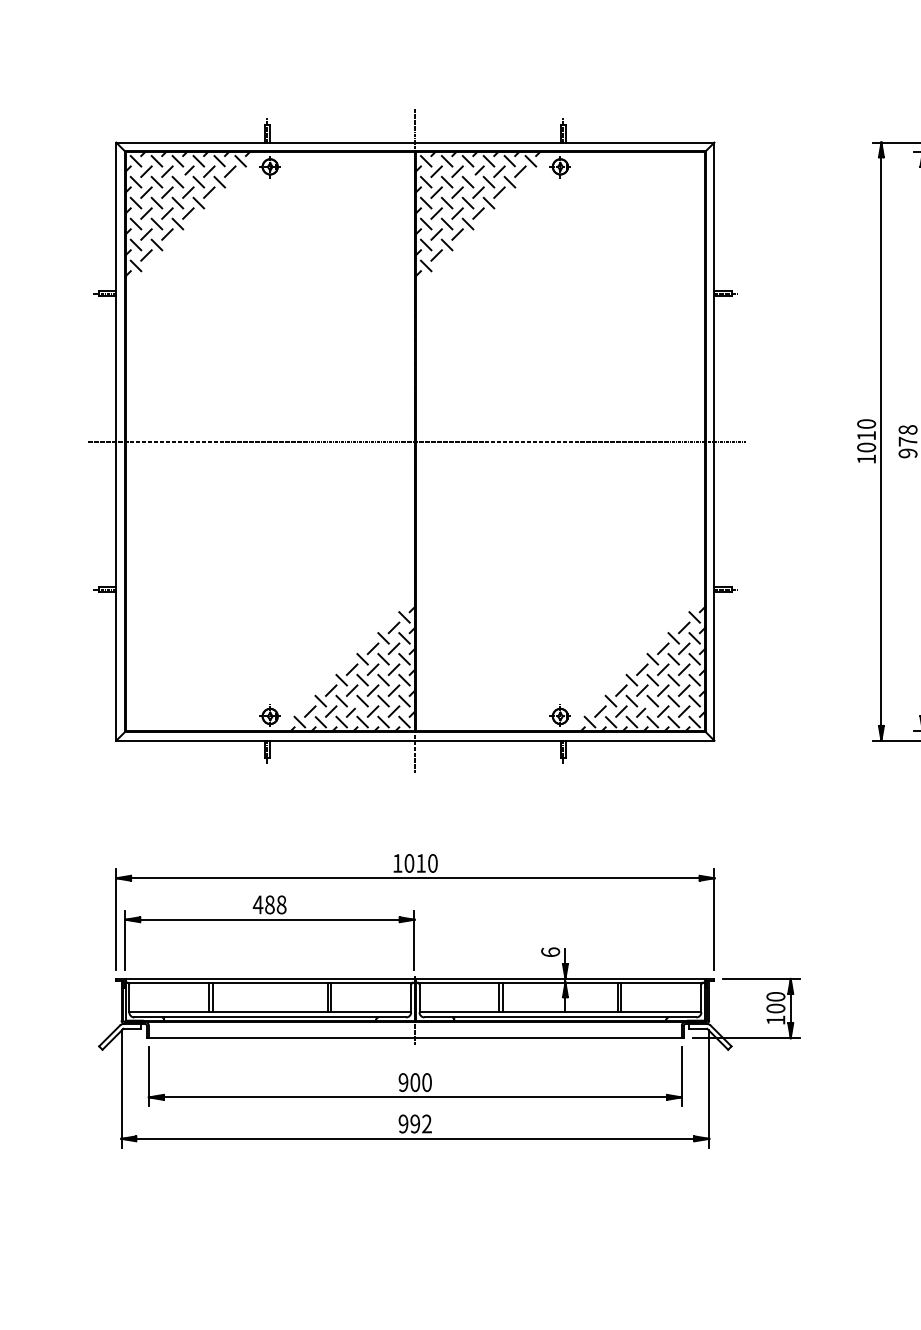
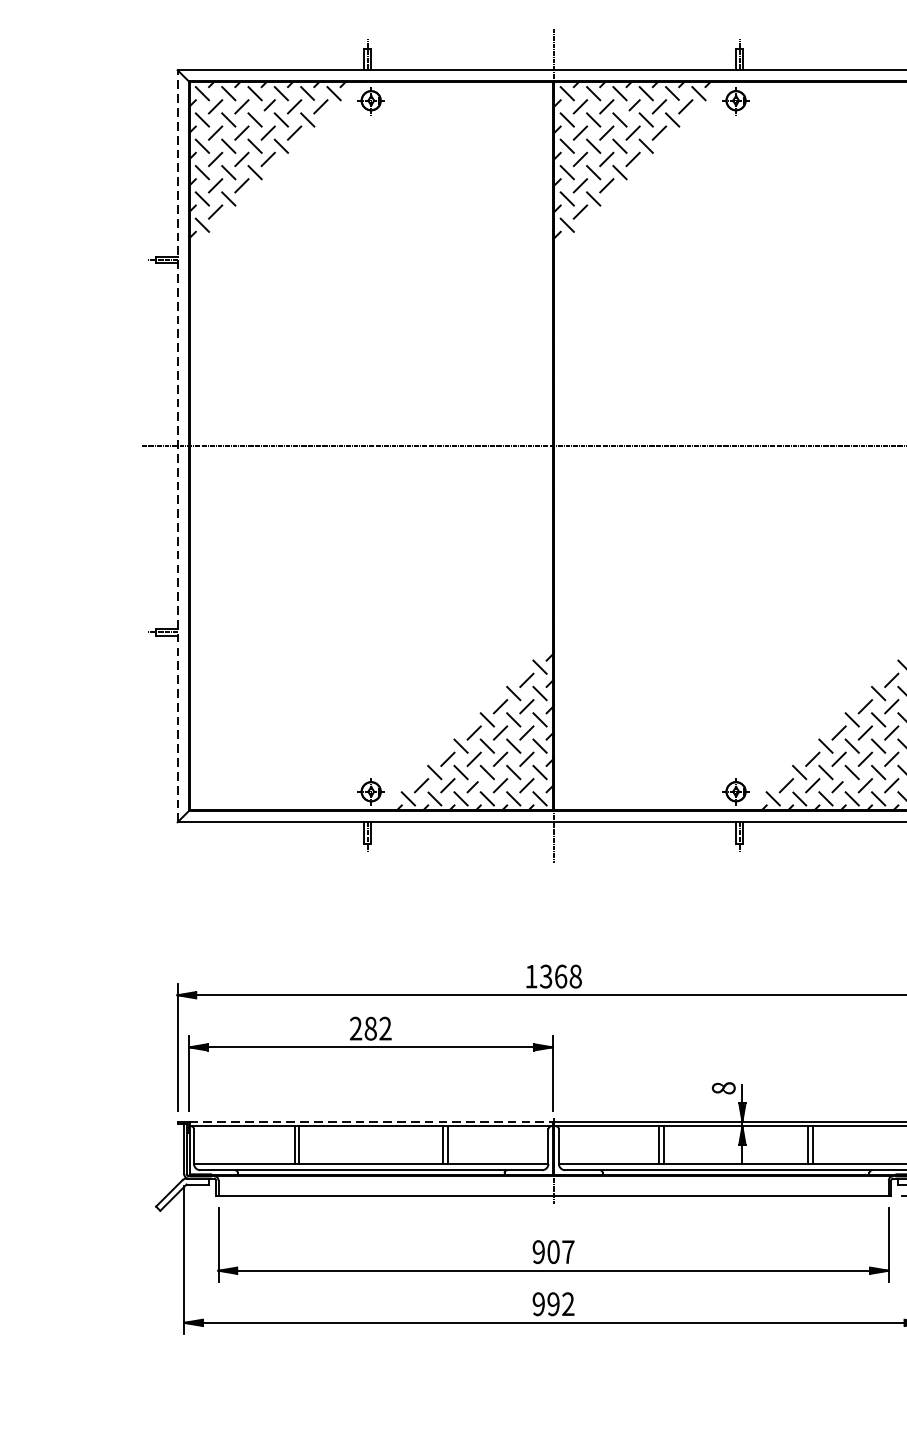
line: (116, 441) -> (177, 446), solid -> dashed
text: (420, 863) -> (560, 976), 1010 -> 1368
text: (269, 904) -> (370, 1028), 488 -> 282
text: (550, 952) -> (723, 1088), 6 -> 8
line: (270, 978) -> (371, 1121), solid -> dashed
text: (426, 1082) -> (567, 1252), 900 -> 907

